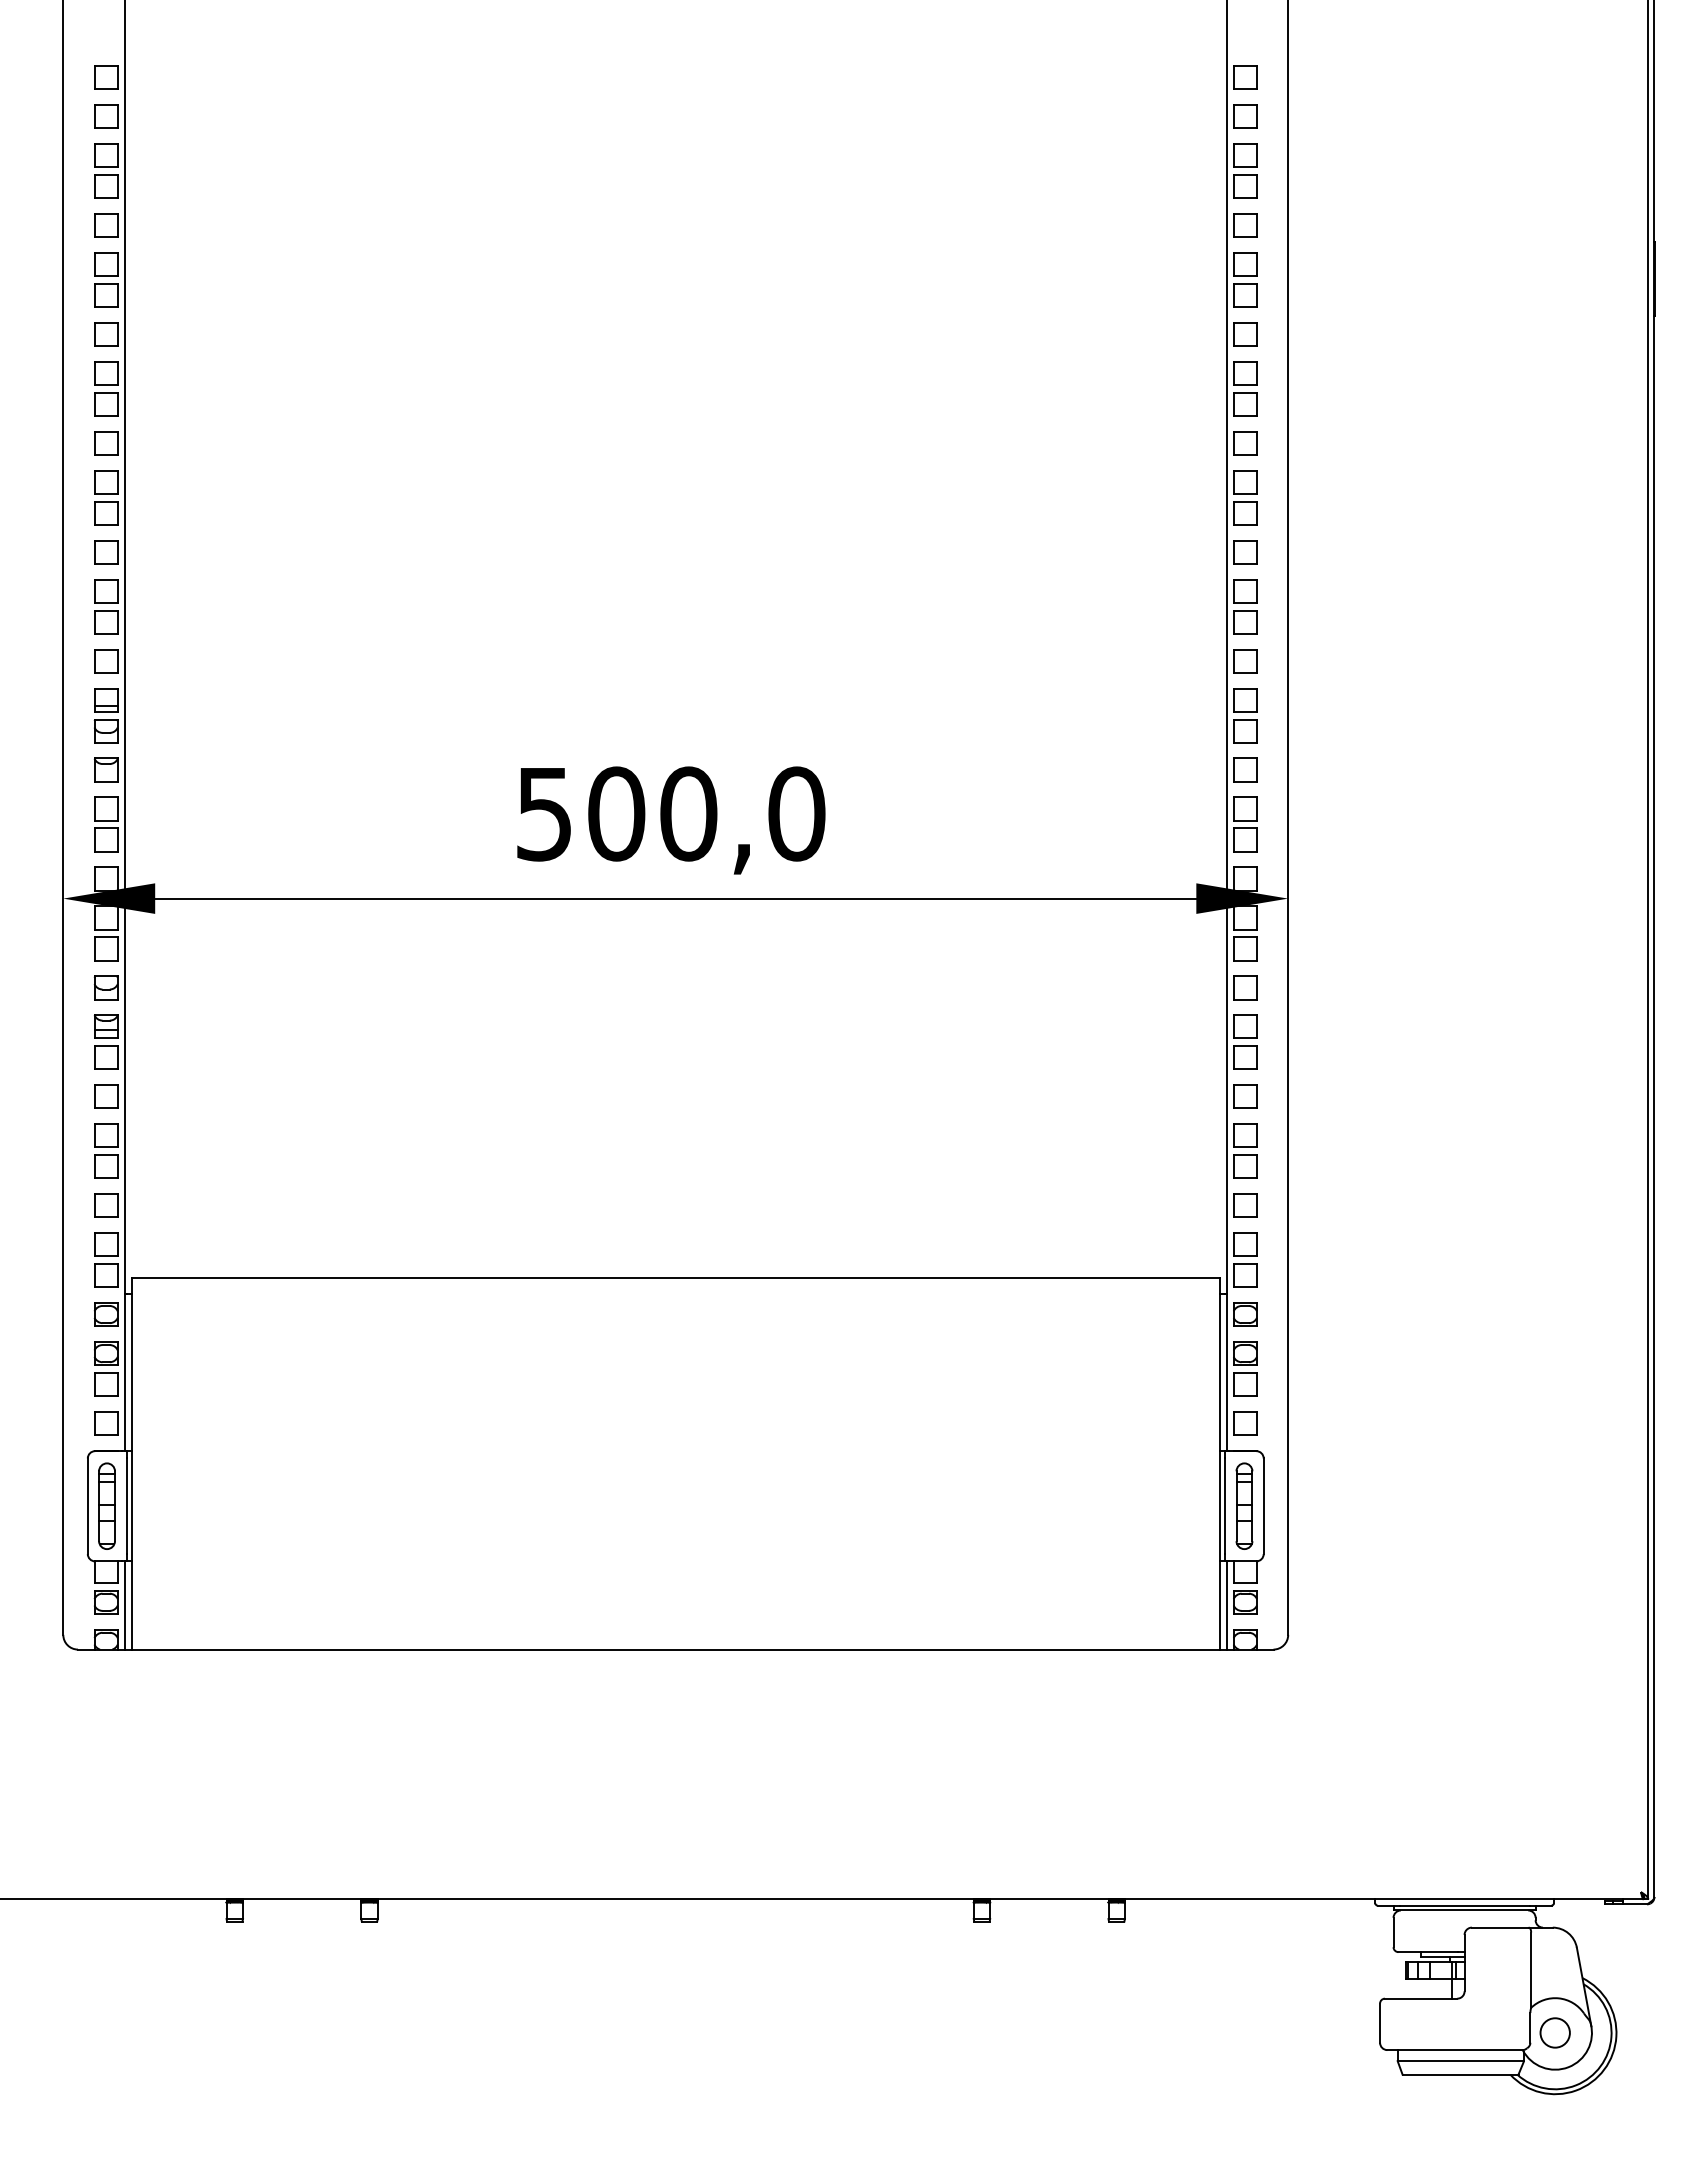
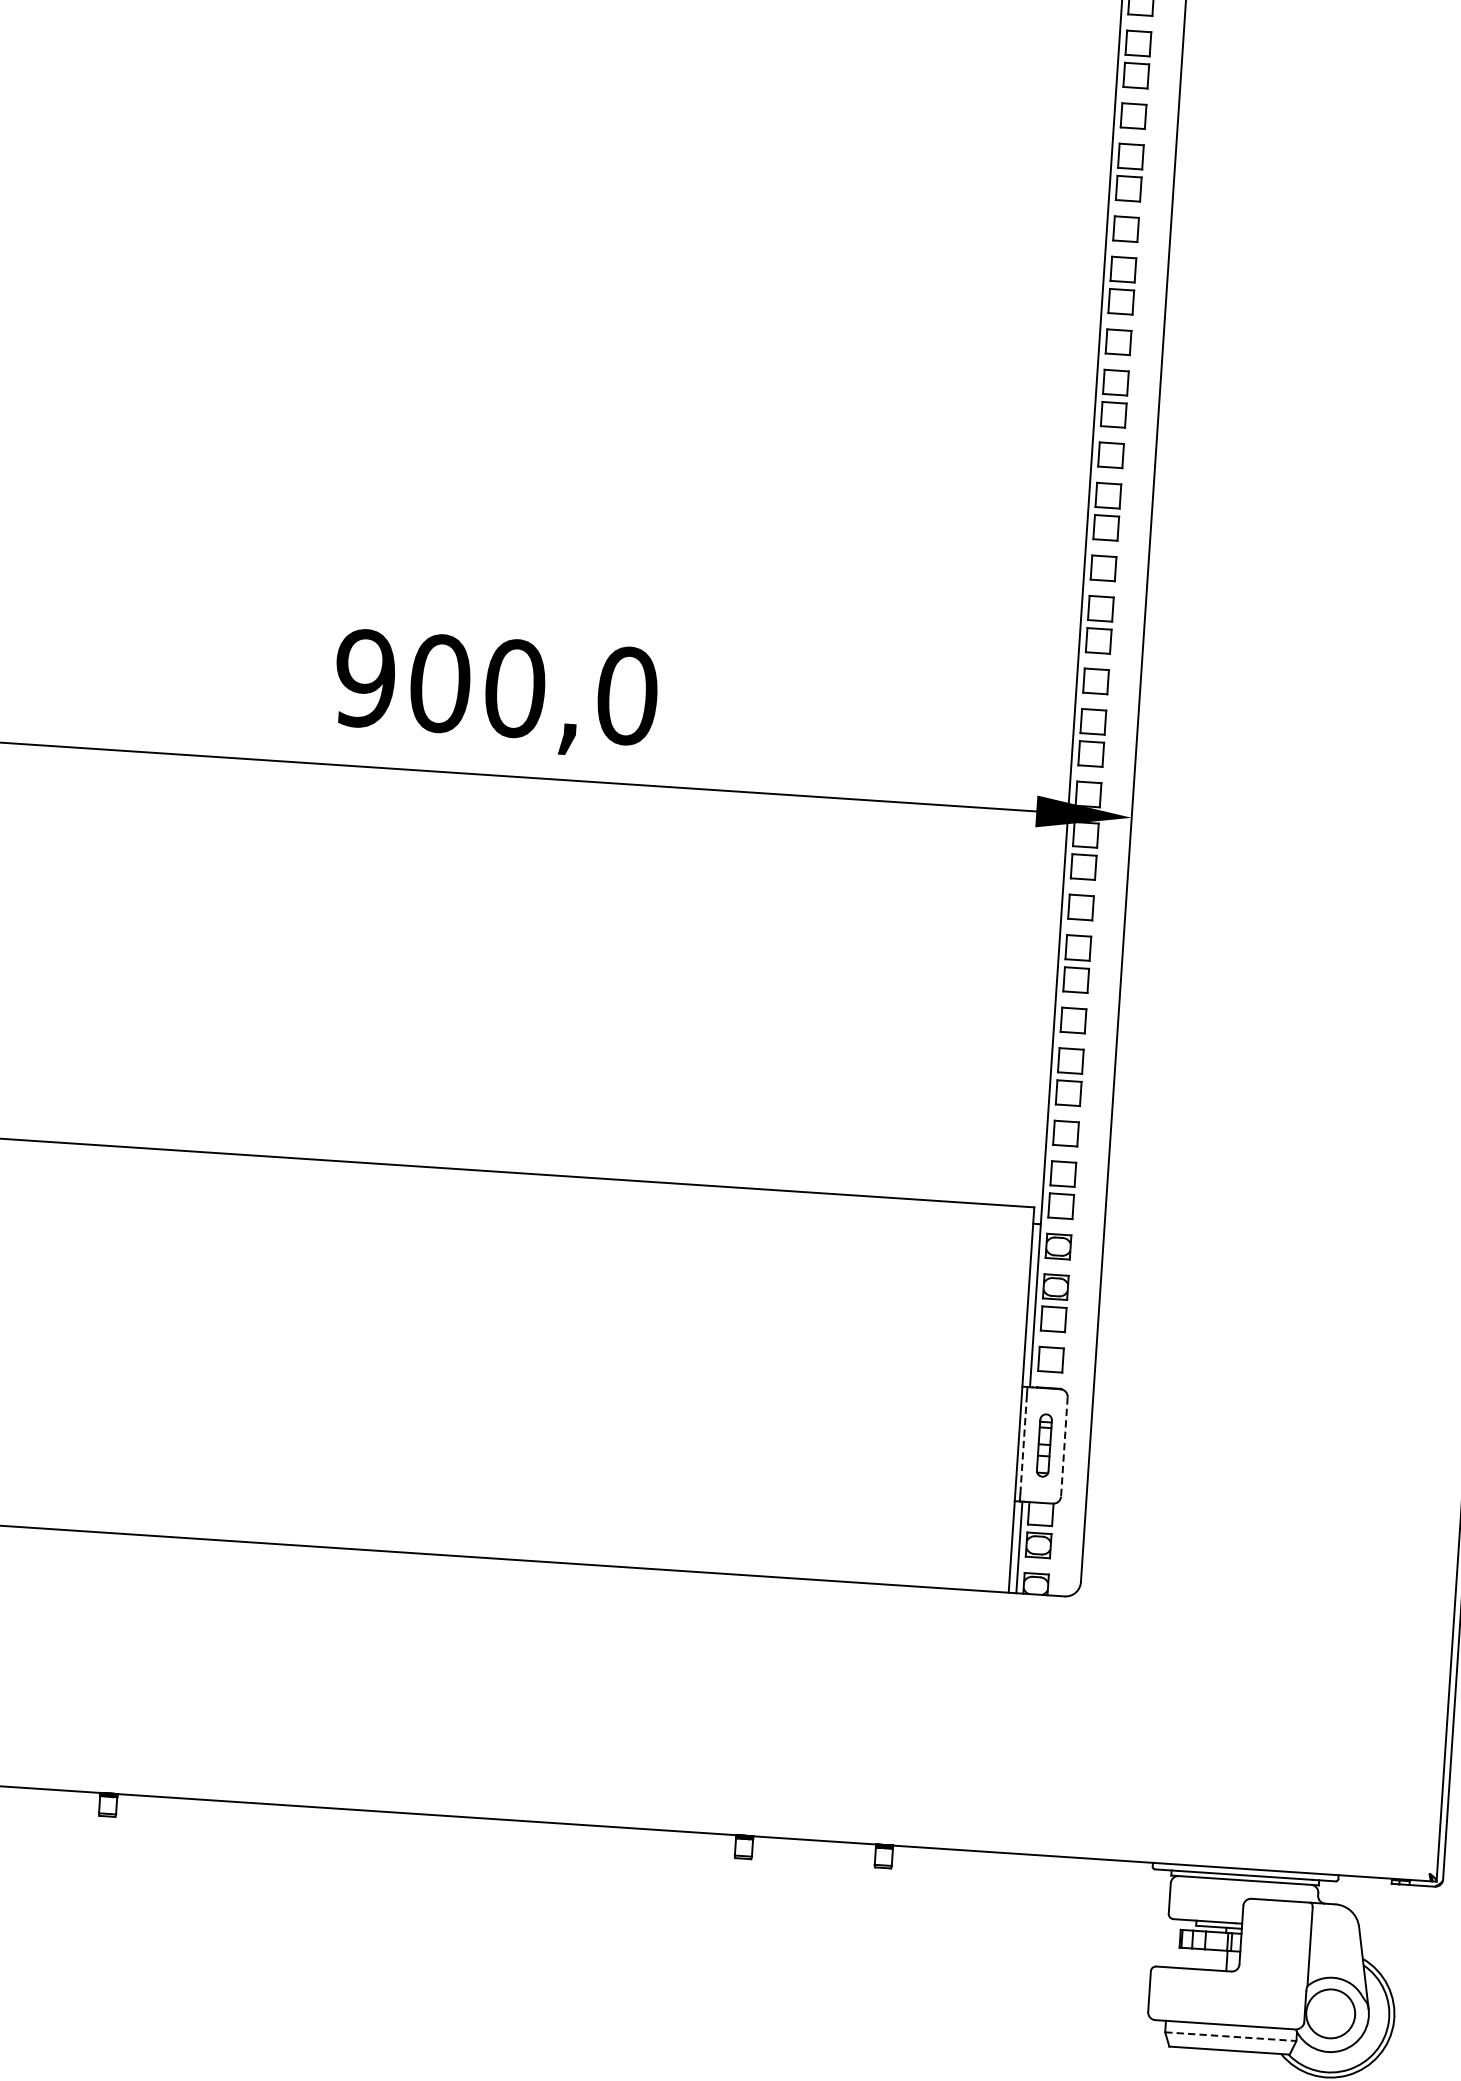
text: (543, 813) -> (364, 678), 500,0 -> 900,0
part: (1244, 1505) -> (1044, 1444), size x0.7
line: (1224, 1506) -> (1023, 1444), solid -> dashed
line: (1263, 1506) -> (1064, 1447), solid -> dashed
circle: (1554, 2032) -> (1329, 2013), size x1.6
line: (1461, 2061) -> (1231, 2037), solid -> dashed

